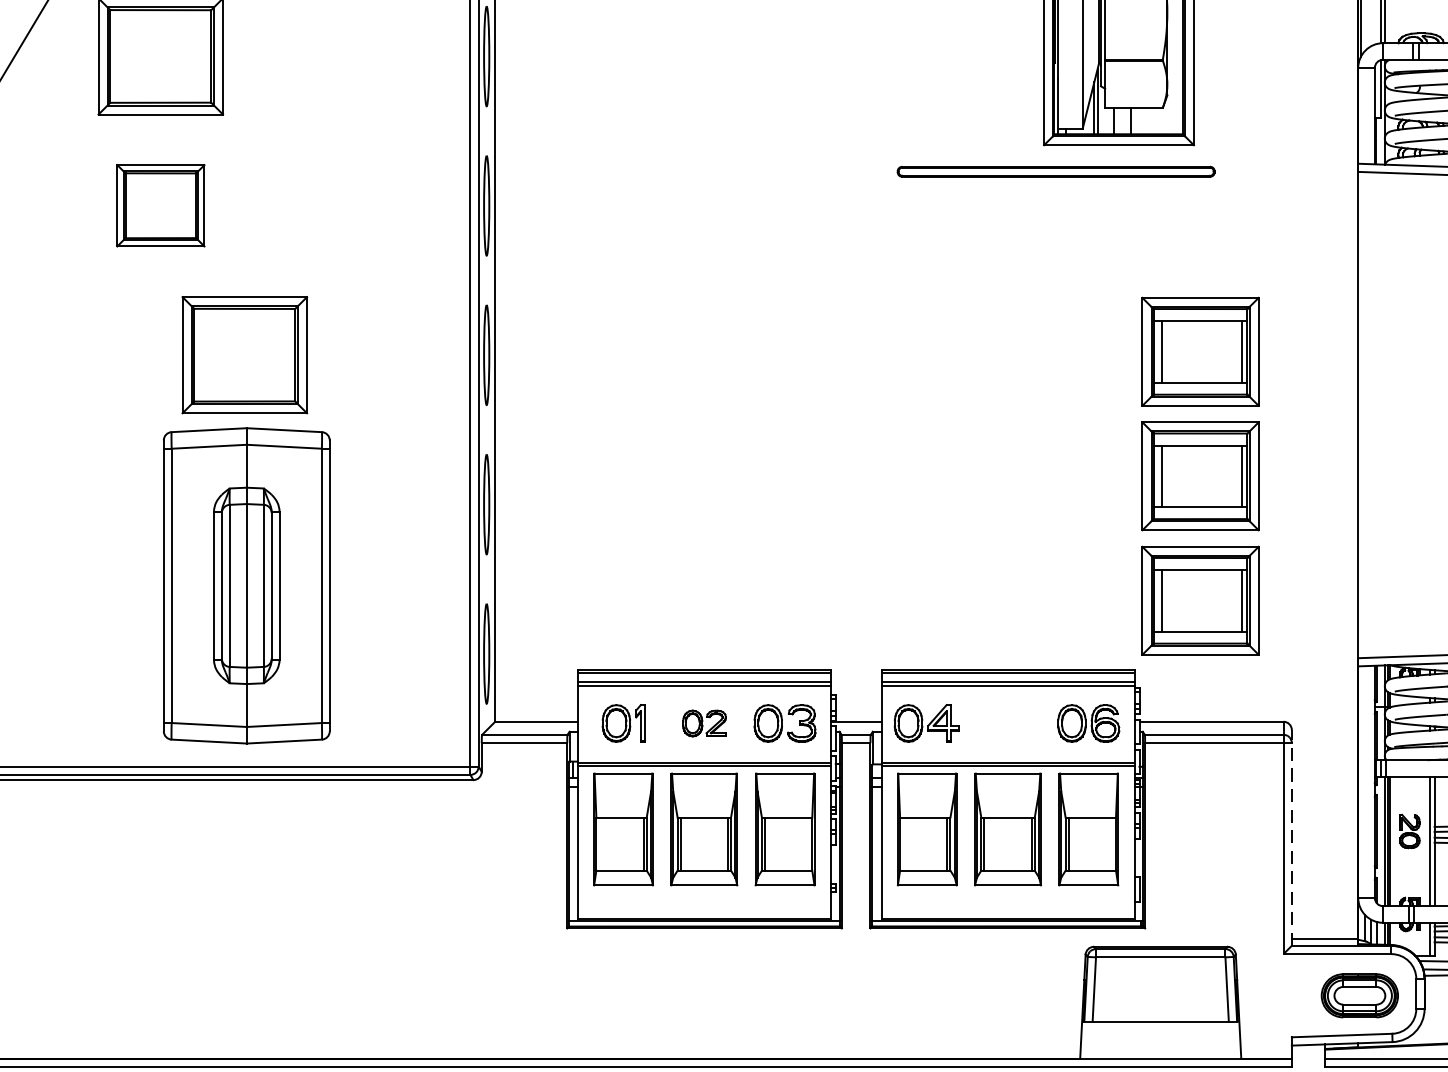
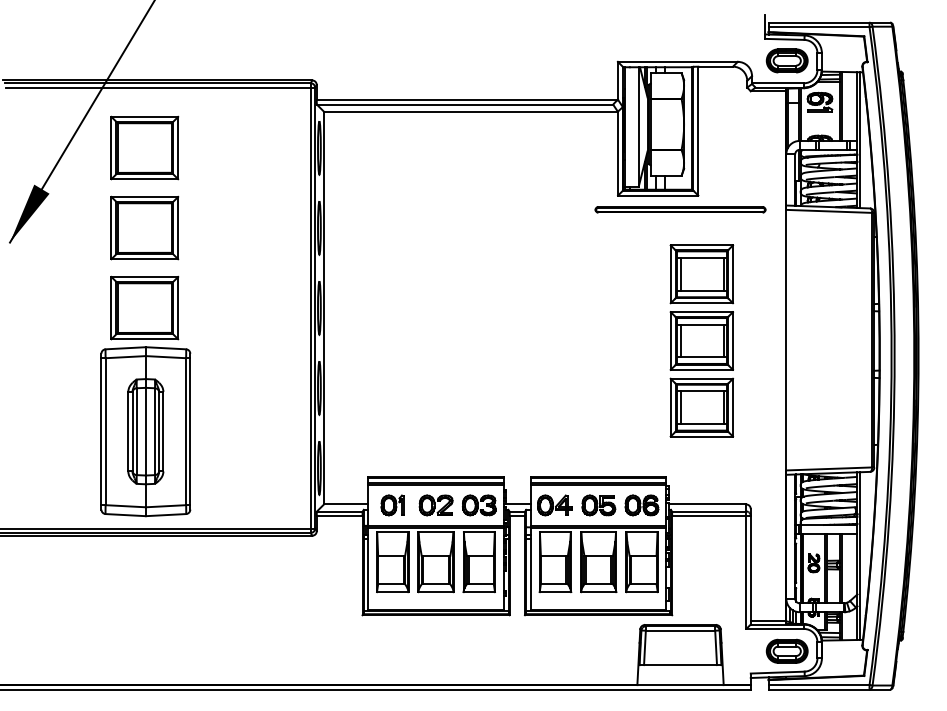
part: (1056, 171) -> (680, 209), moved
part: (160, 204) -> (144, 227), size x1.43
part: (1199, 475) -> (701, 340), moved
part: (246, 520) -> (145, 396), moved
part: (703, 723) -> (435, 505), size x1.43
part: (1007, 723) -> (598, 505), added
line: (1291, 837) -> (750, 566), dashed -> solid

